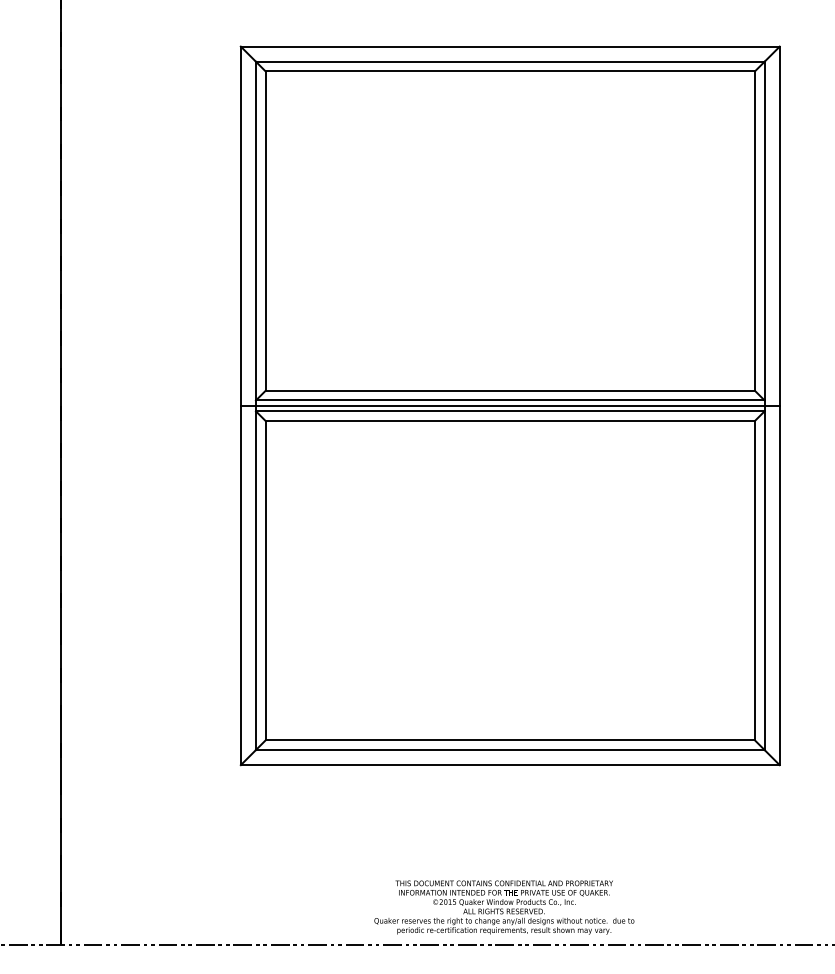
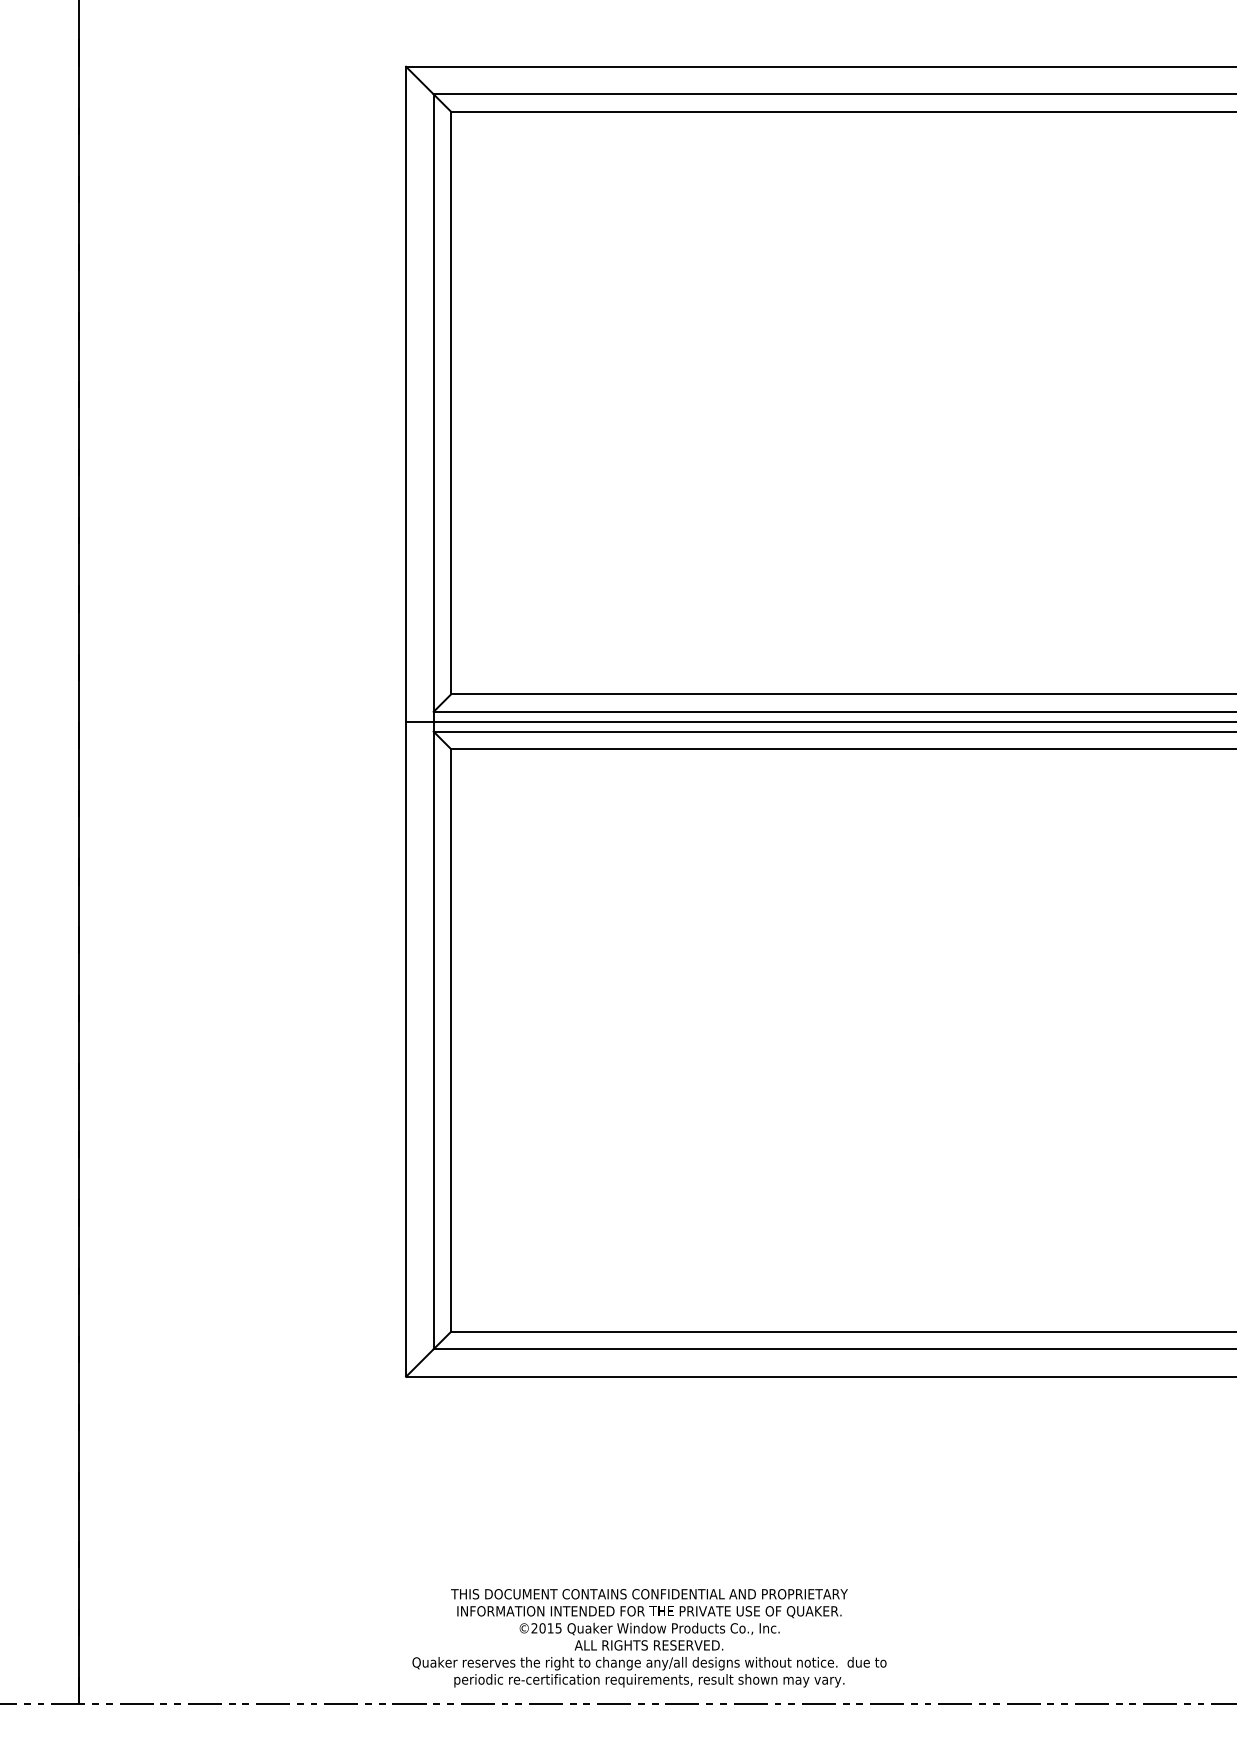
text: (504, 907) -> (649, 1638), moved

